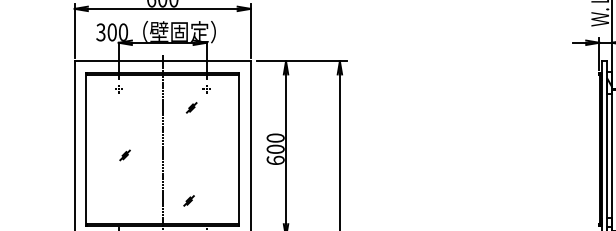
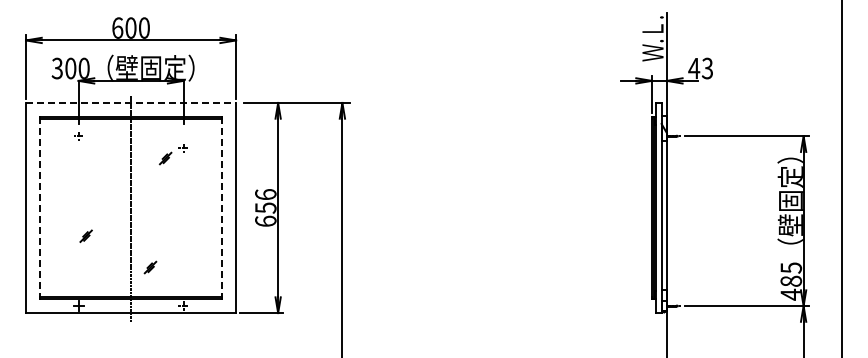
line: (163, 60) -> (131, 102), solid -> dashed
part: (205, 89) -> (182, 148), moved
text: (275, 143) -> (265, 201), 600 -> 656
line: (86, 149) -> (40, 208), solid -> dashed
line: (239, 149) -> (222, 208), solid -> dashed
part: (124, 154) -> (85, 235), moved
part: (189, 200) -> (150, 267), moved

